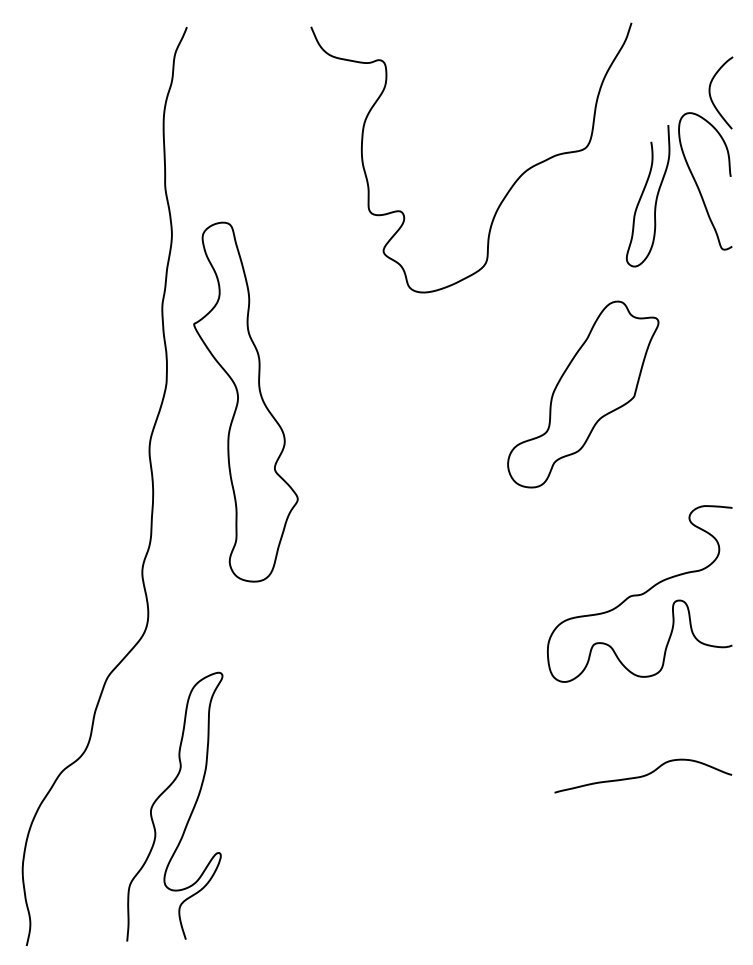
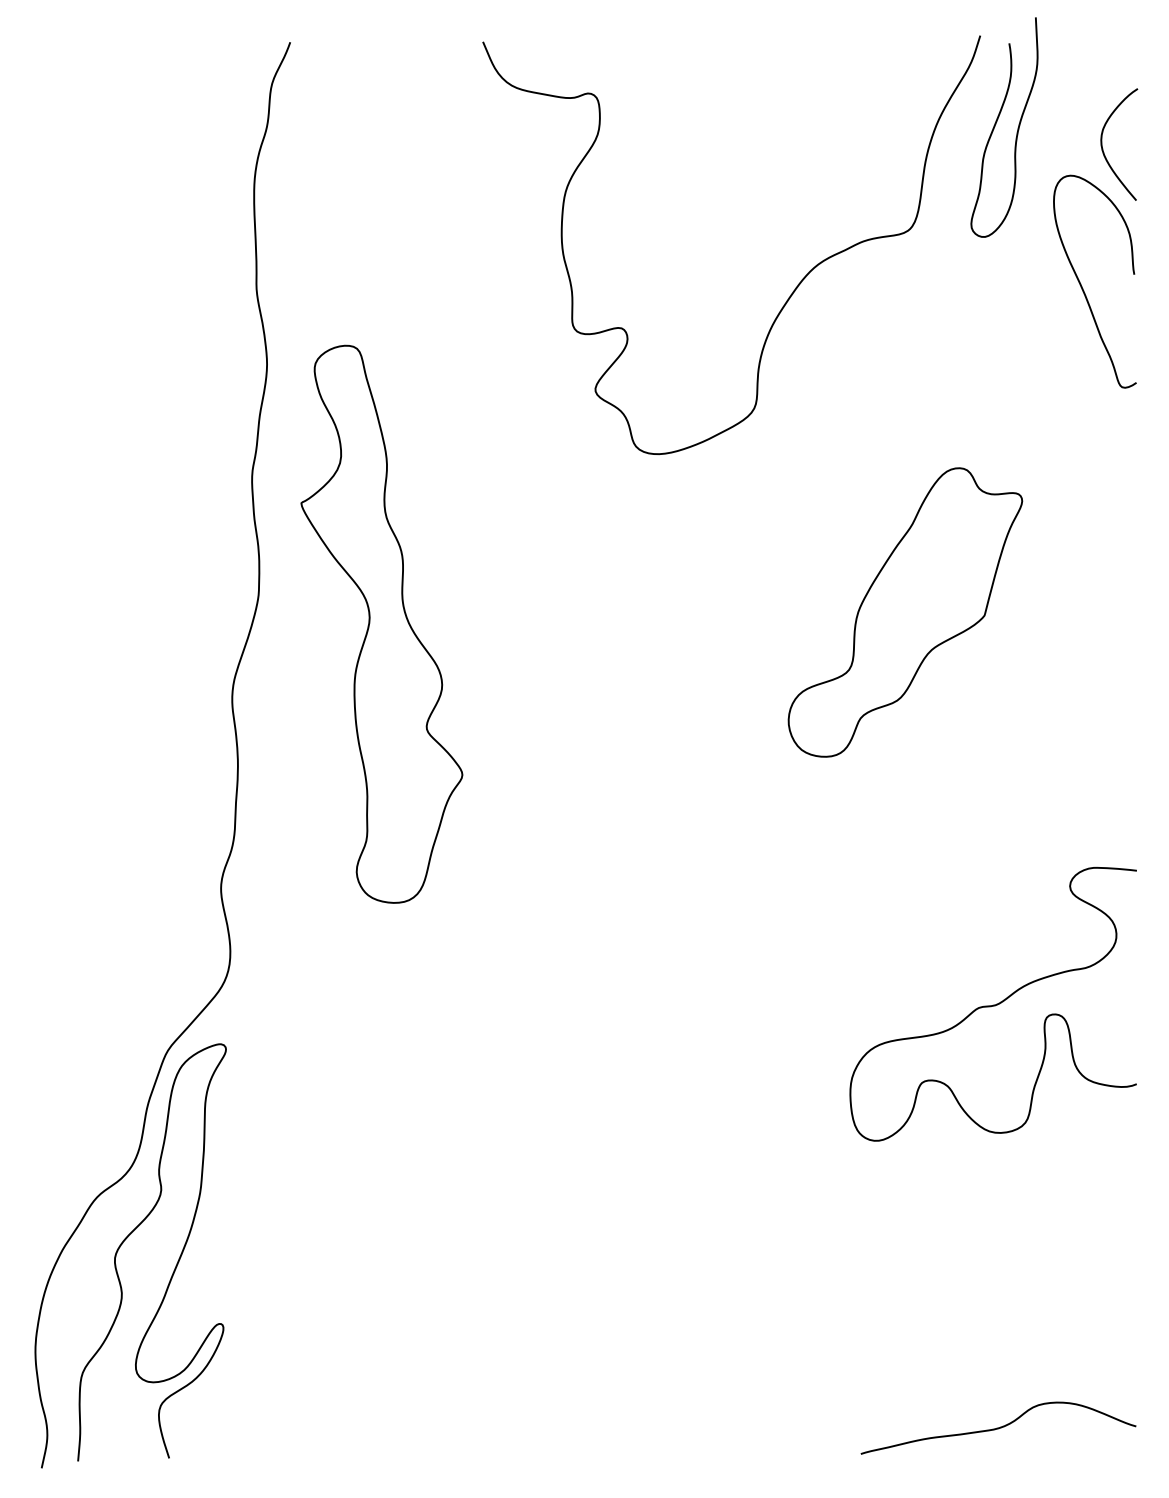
curve: (643, 193) -> (997, 123), moved
curve: (640, 593) -> (994, 1003), moved
curve: (643, 775) -> (998, 1427), moved
curve: (162, 794) -> (132, 1233), moved

